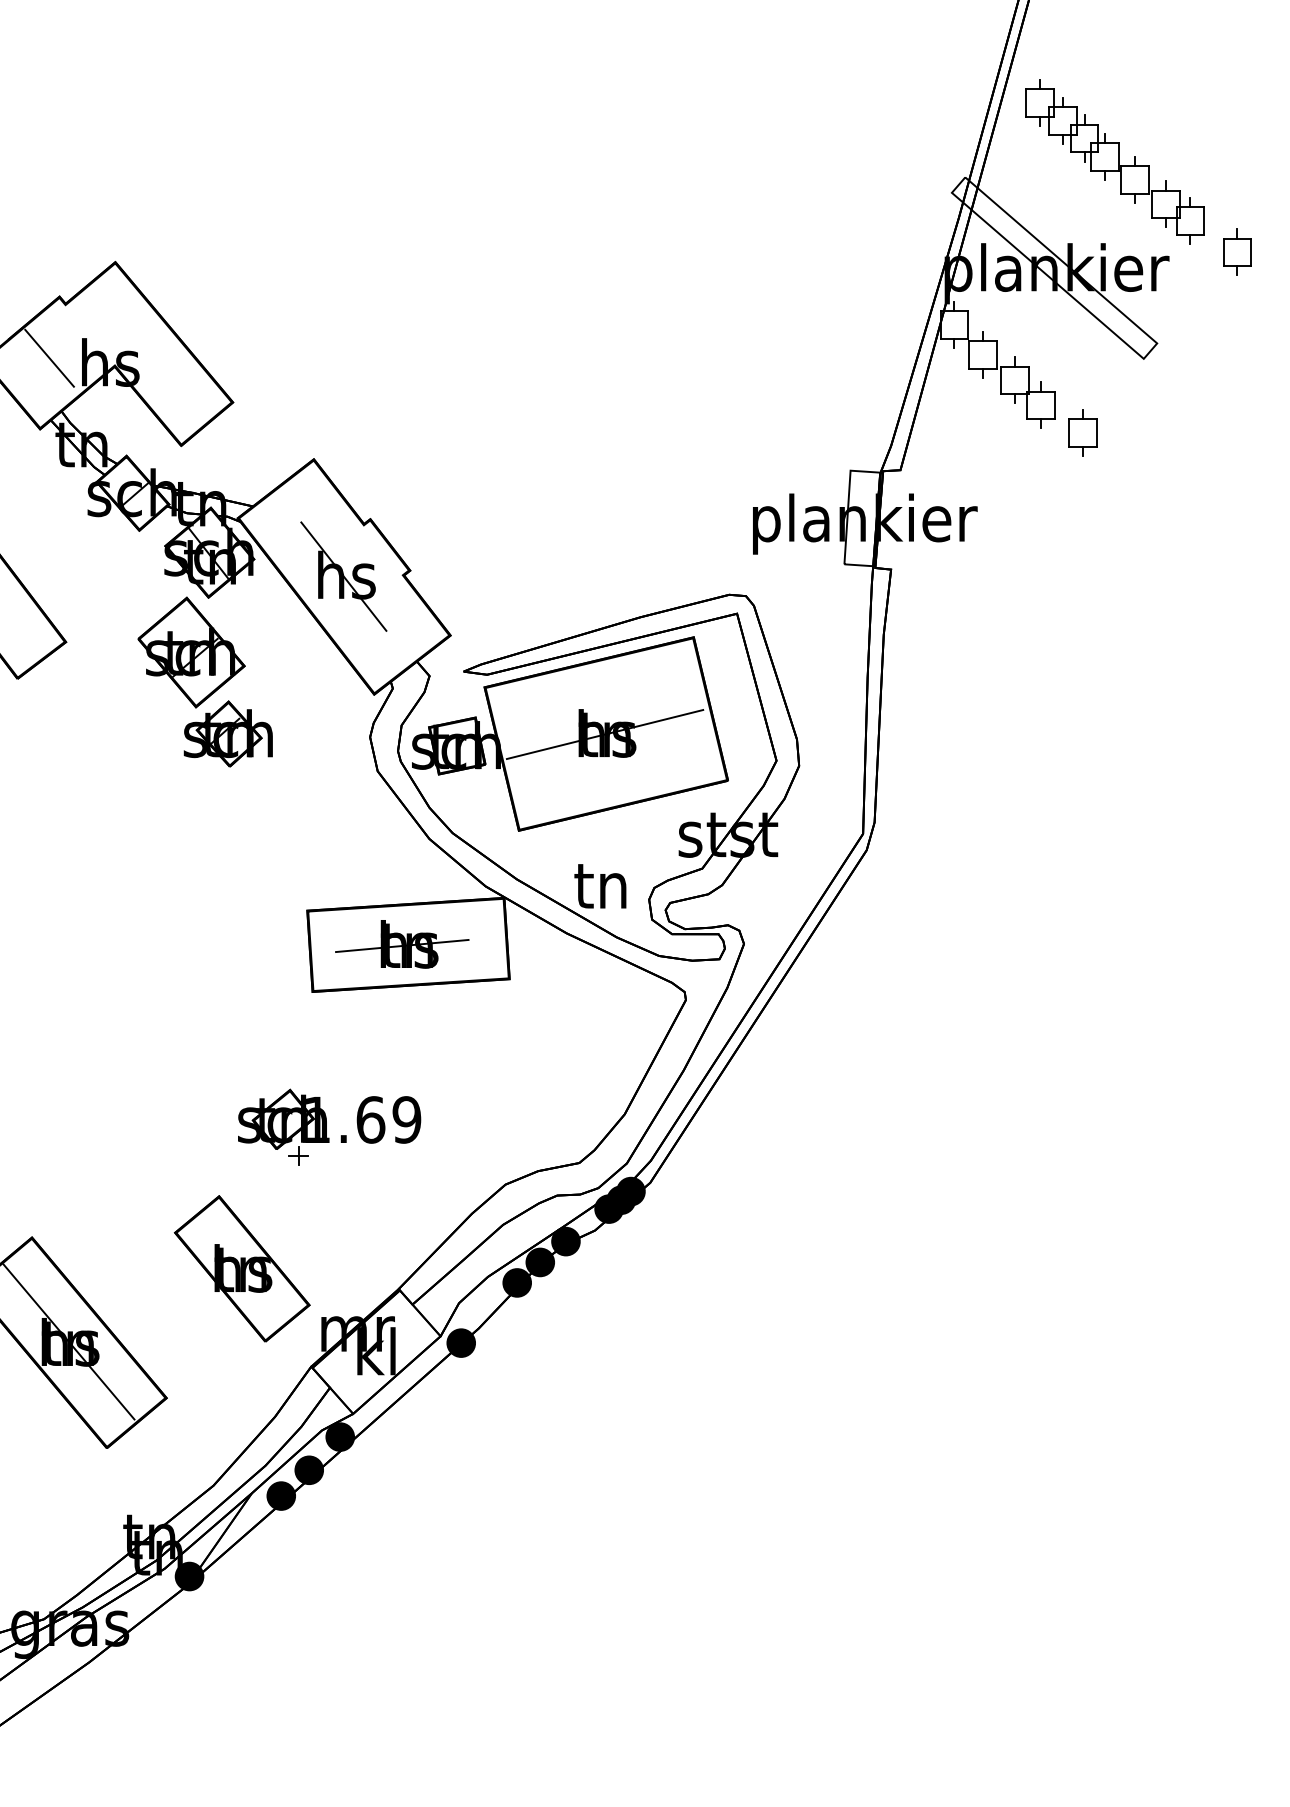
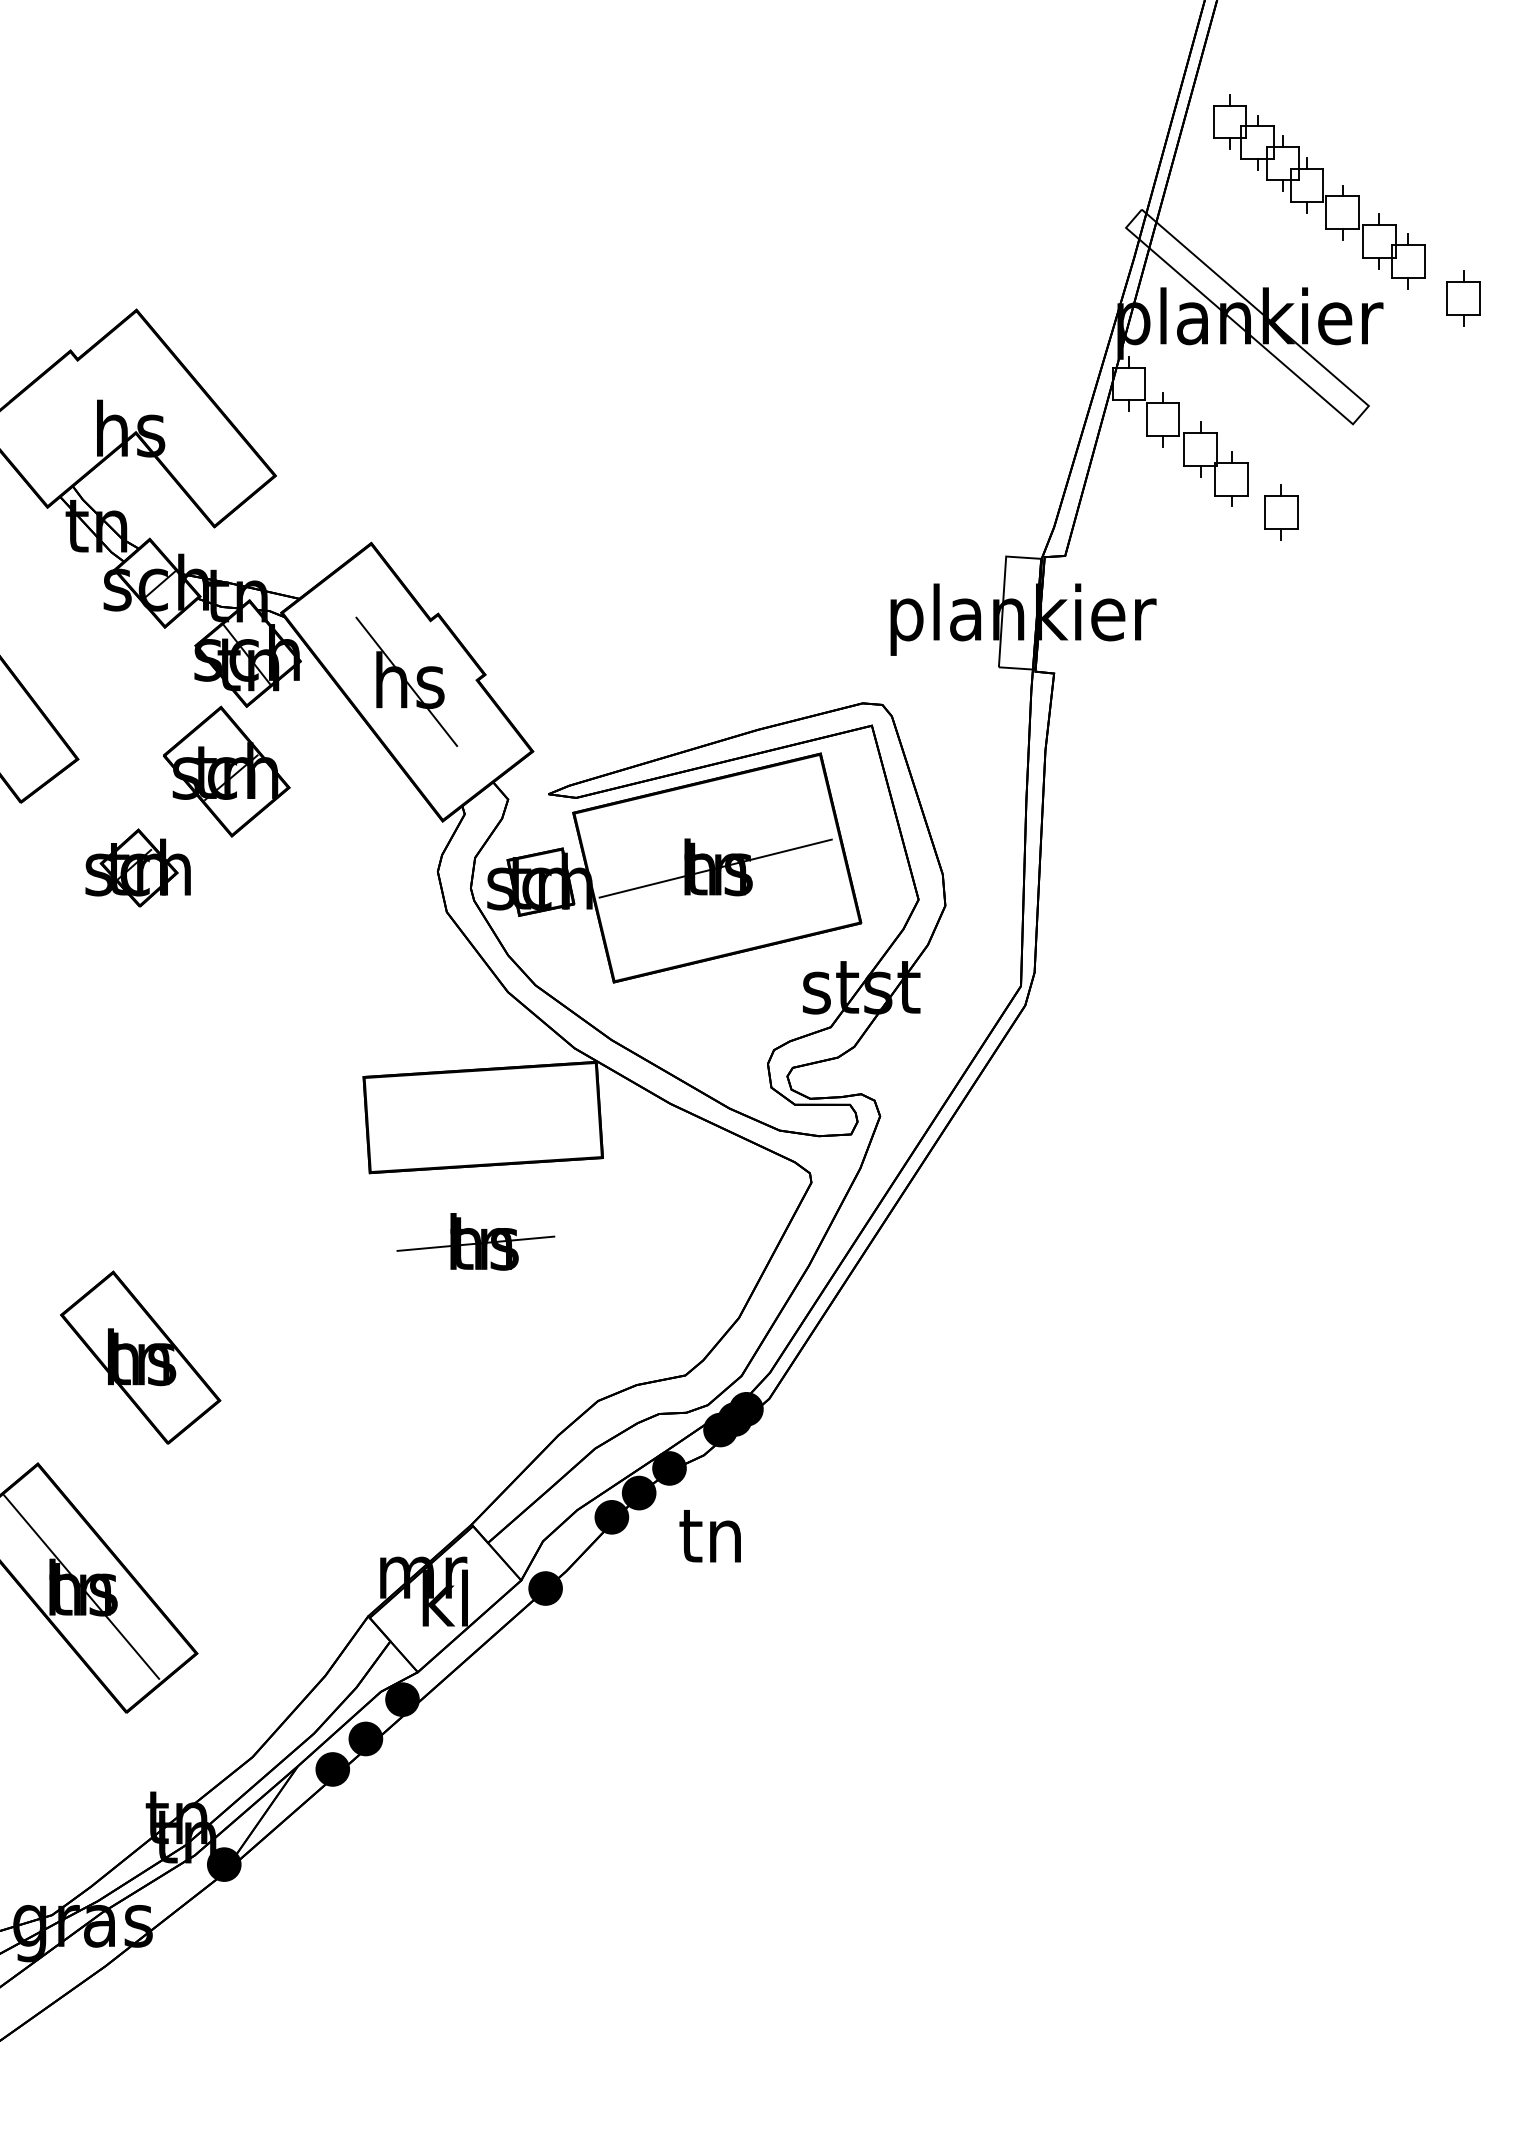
line: (49, 358) -> (58, 423), removed
part: (227, 733) -> (137, 867), moved
text: (599, 886) -> (709, 1536), moved
part: (401, 944) -> (475, 1241), moved
part: (329, 1126) -> (389, 1332), removed
part: (242, 1268) -> (140, 1357), moved

